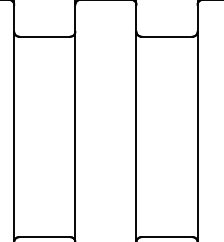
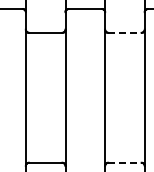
line: (166, 36) -> (124, 32), solid -> dashed
line: (166, 236) -> (124, 162), solid -> dashed

